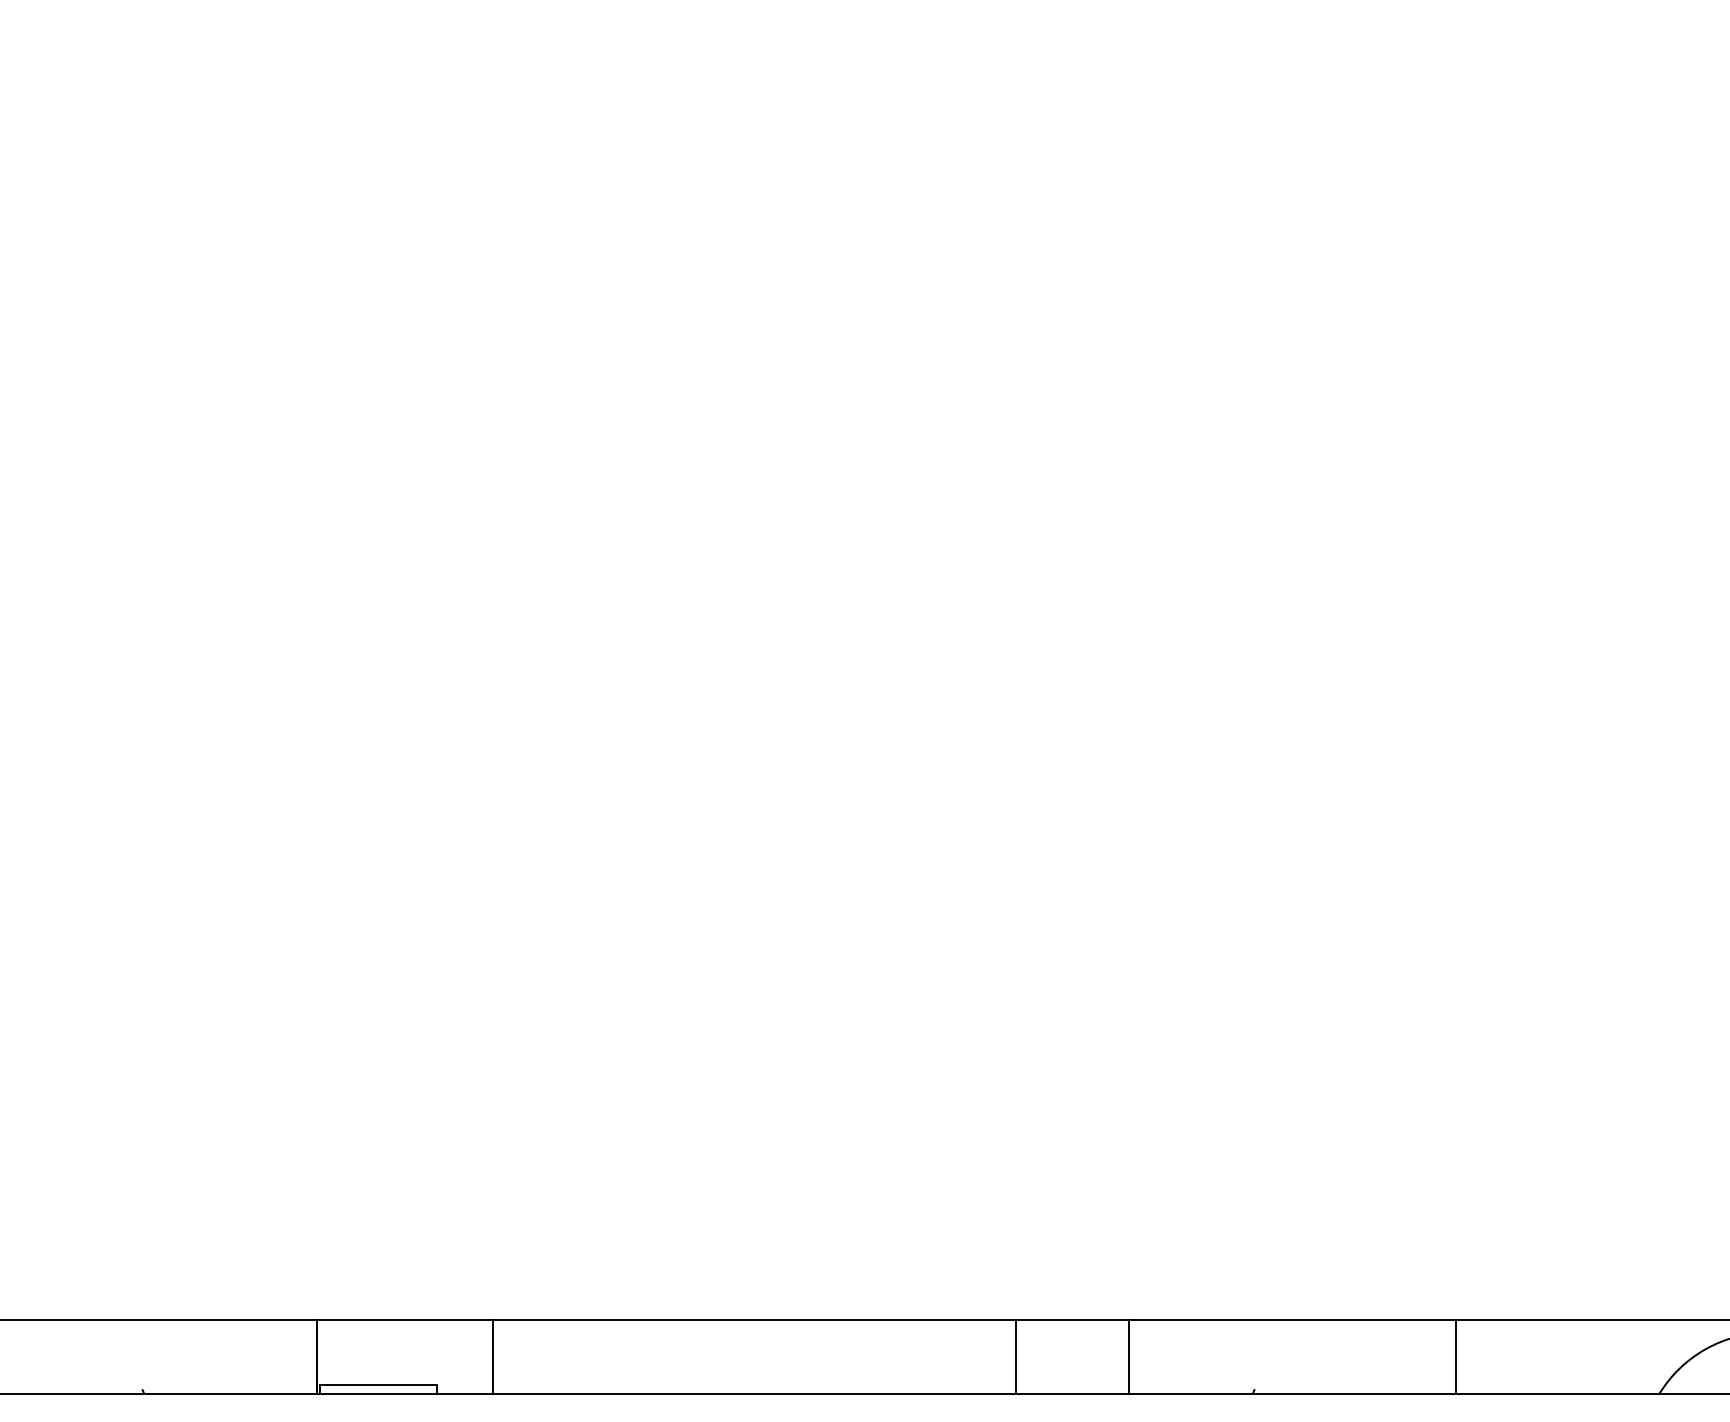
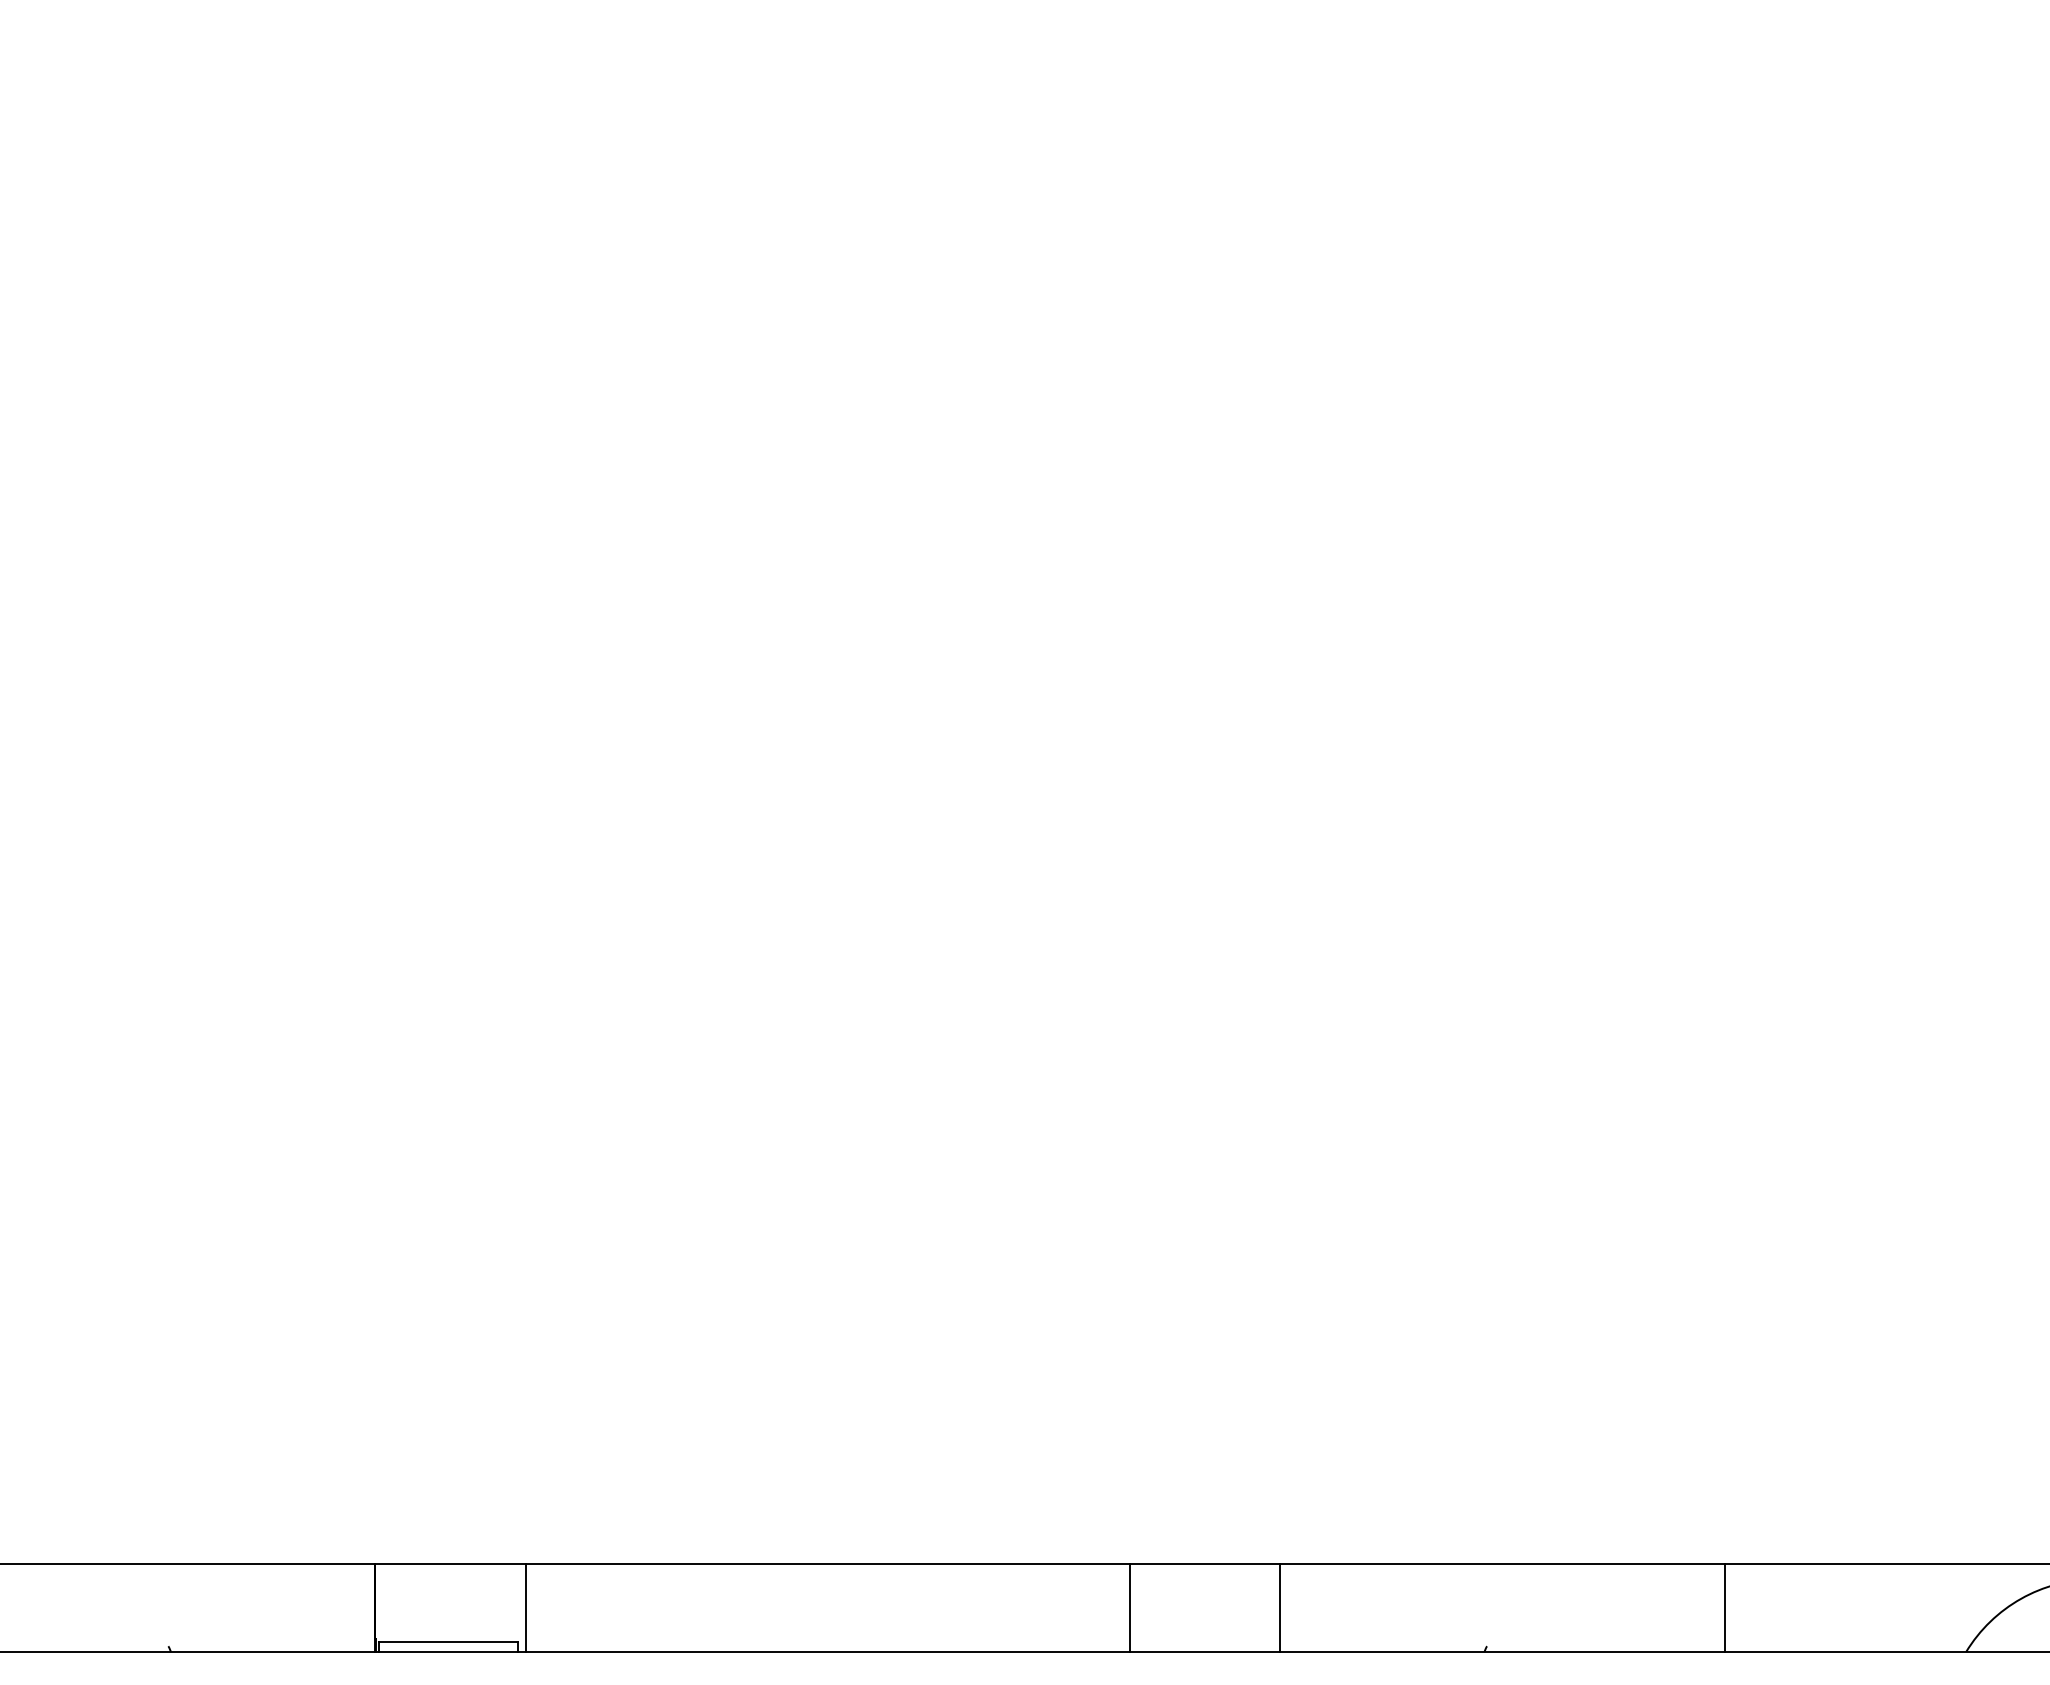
line: (492, 1357) -> (525, 1608), moved
line: (1015, 1357) -> (1129, 1608), moved
line: (1129, 1357) -> (1280, 1608), moved

